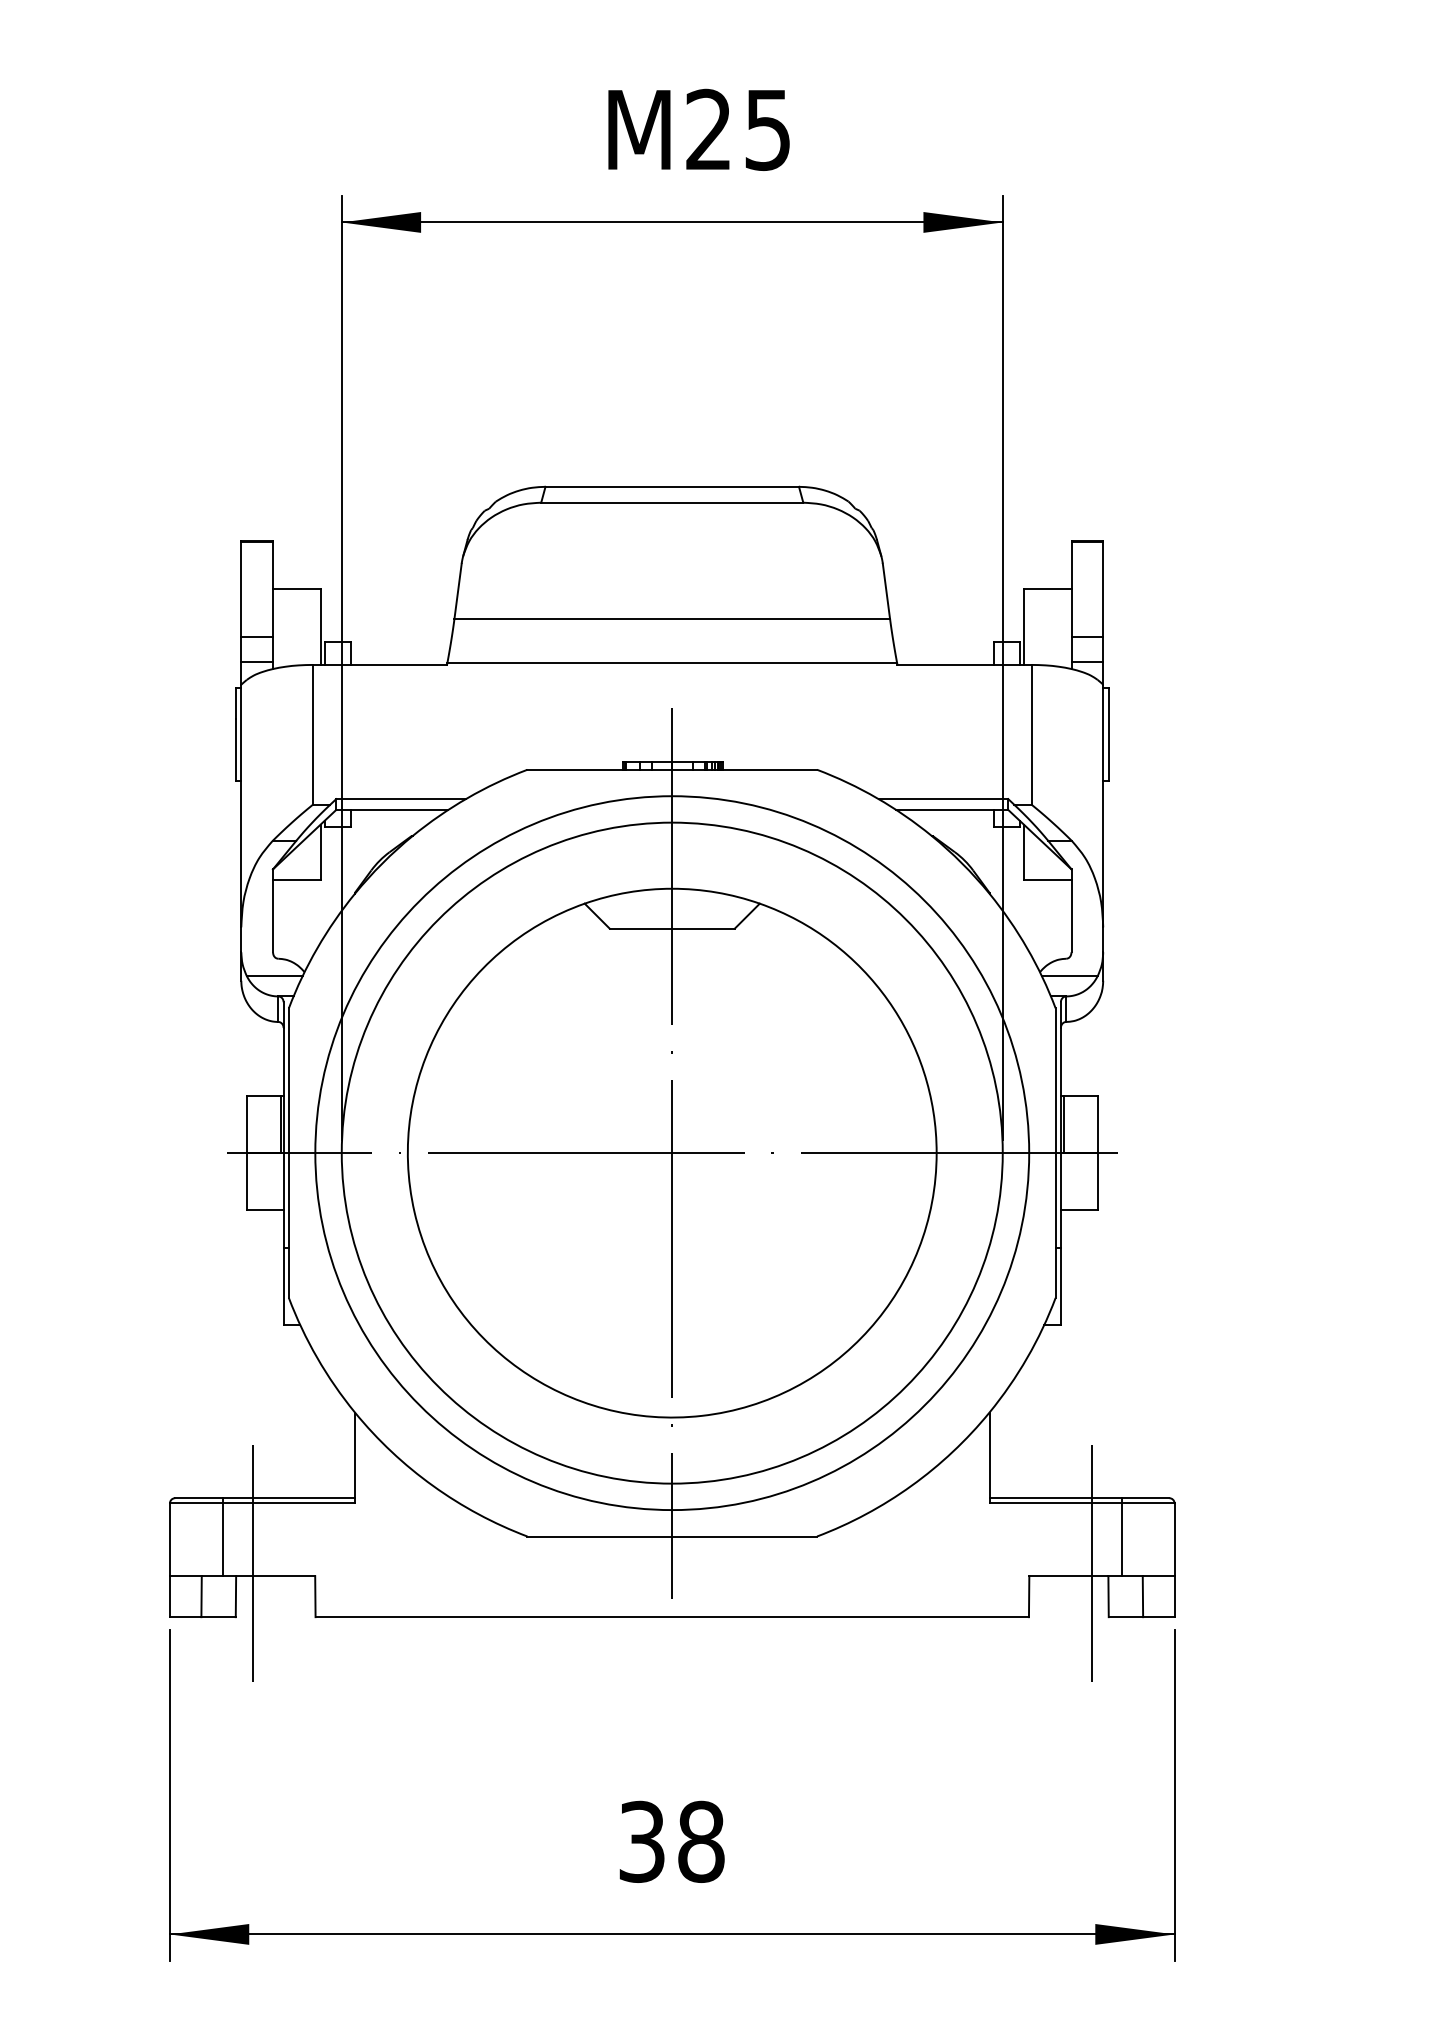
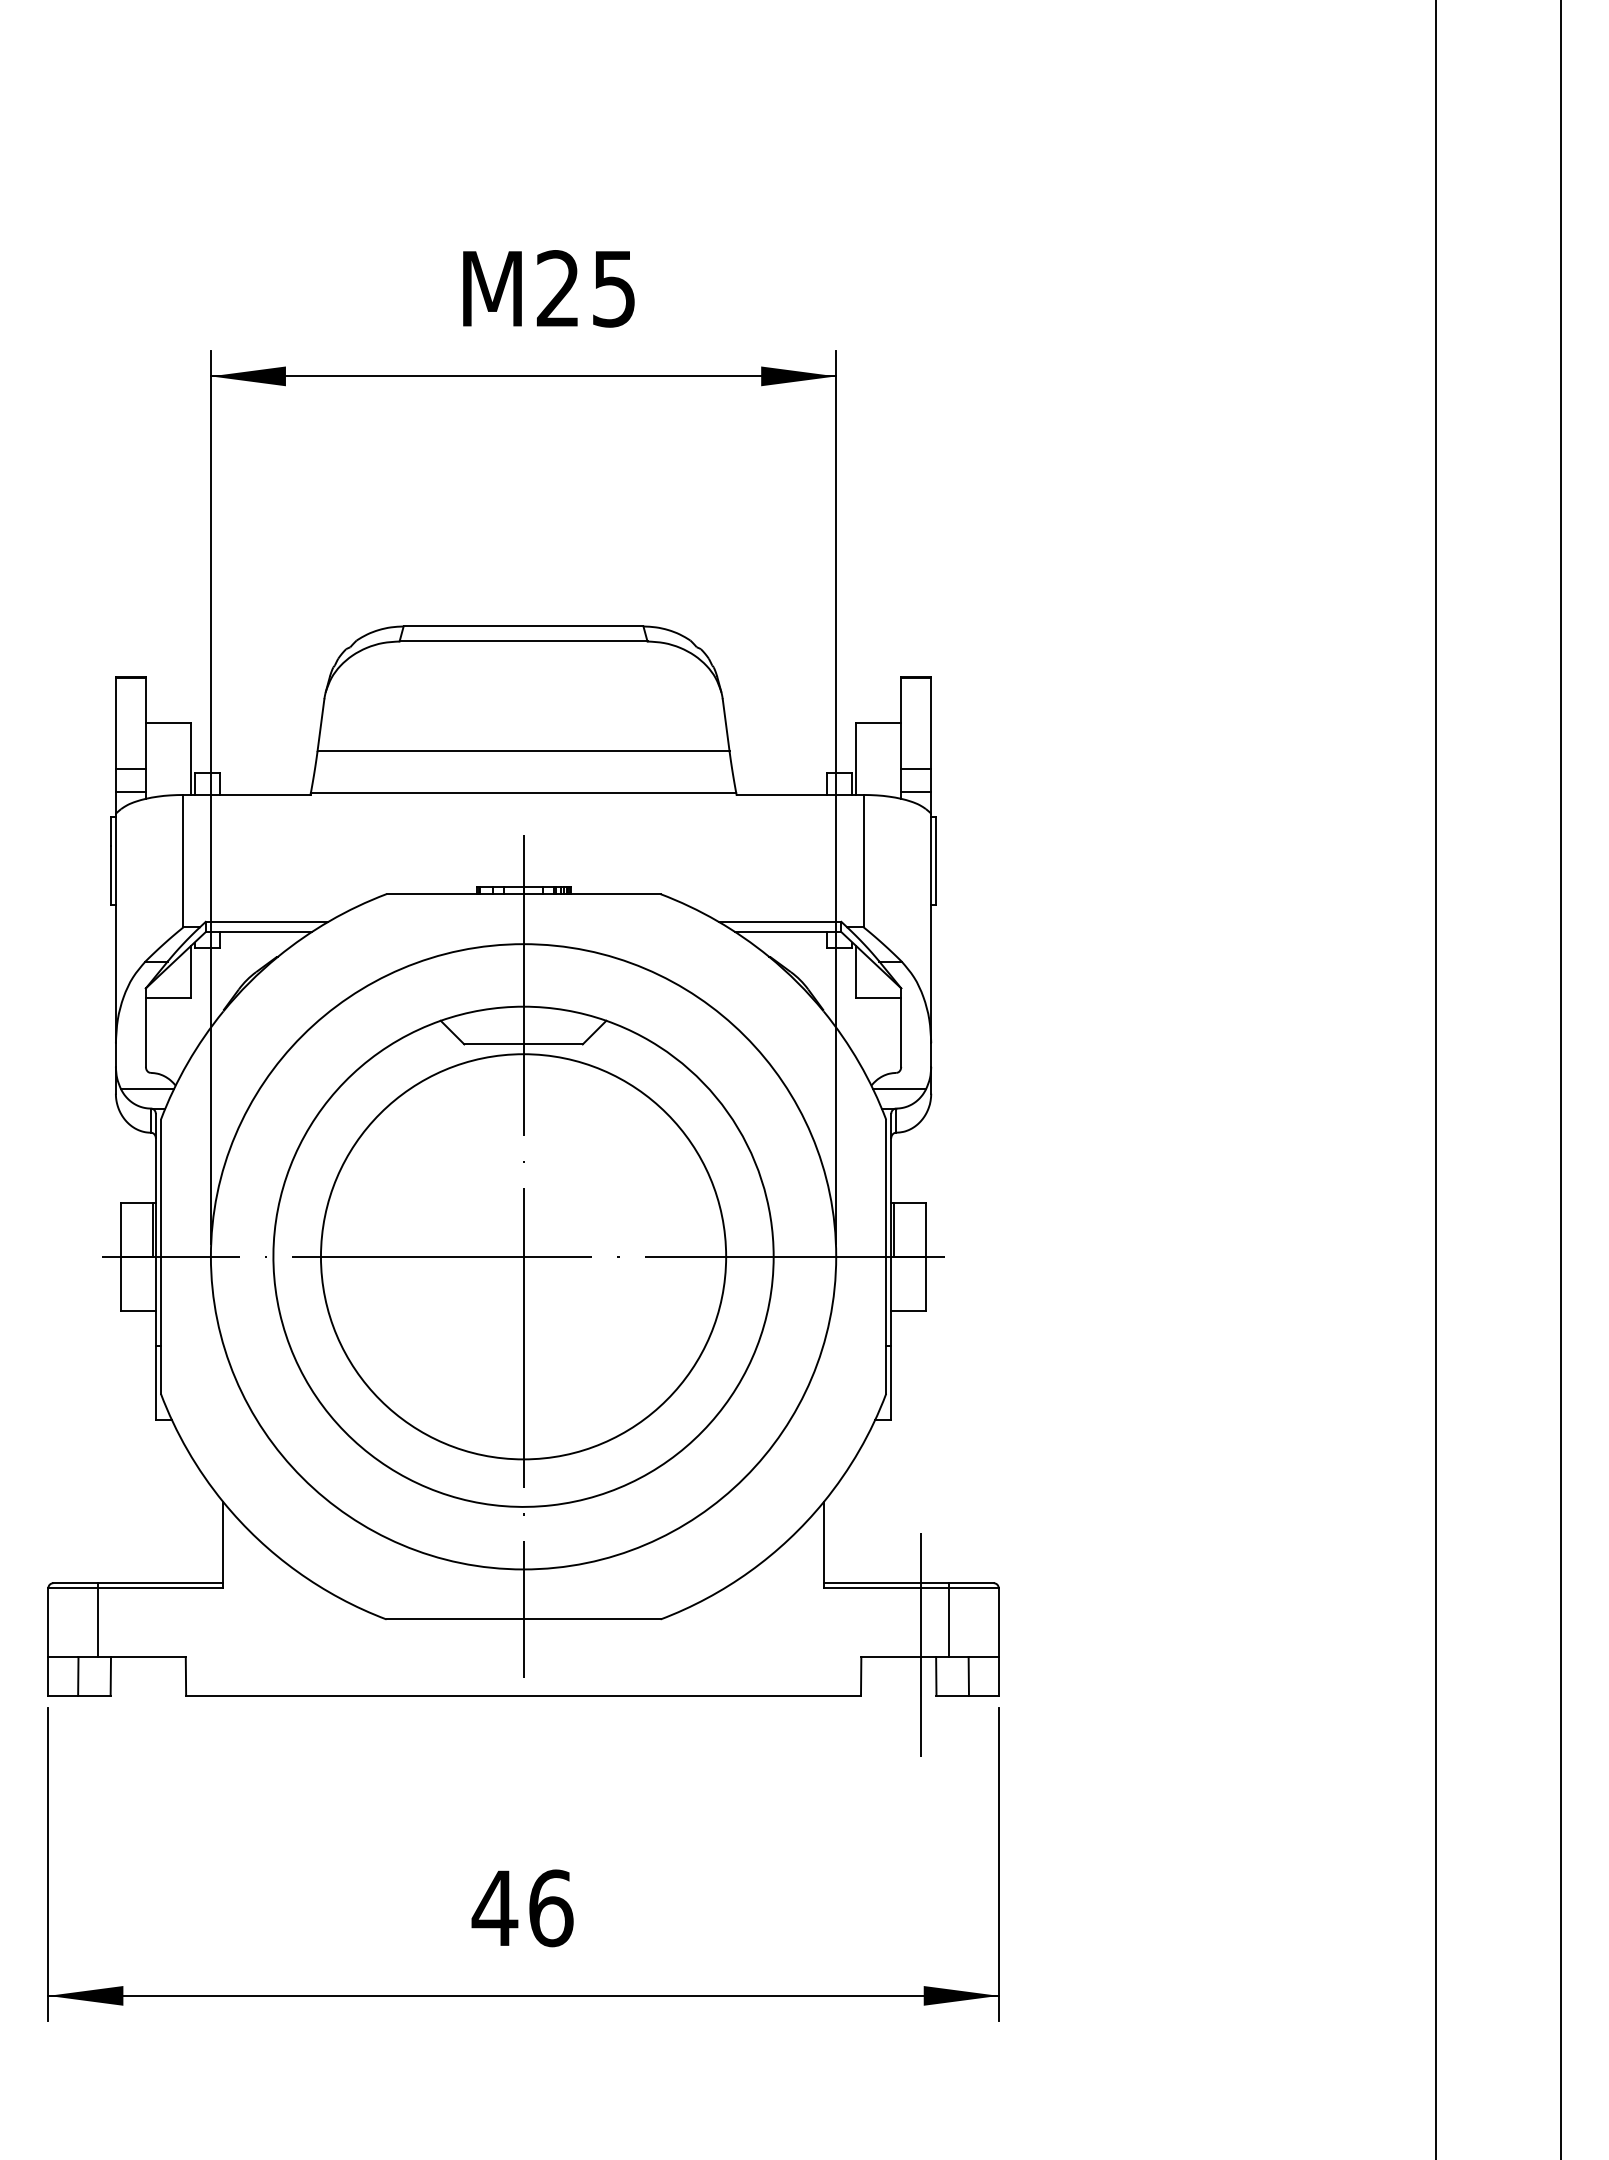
circle: (672, 1152) -> (523, 1256), size x0.6
line: (252, 1564) -> (126, 1645), removed
text: (671, 1842) -> (522, 1908), 38 -> 46

